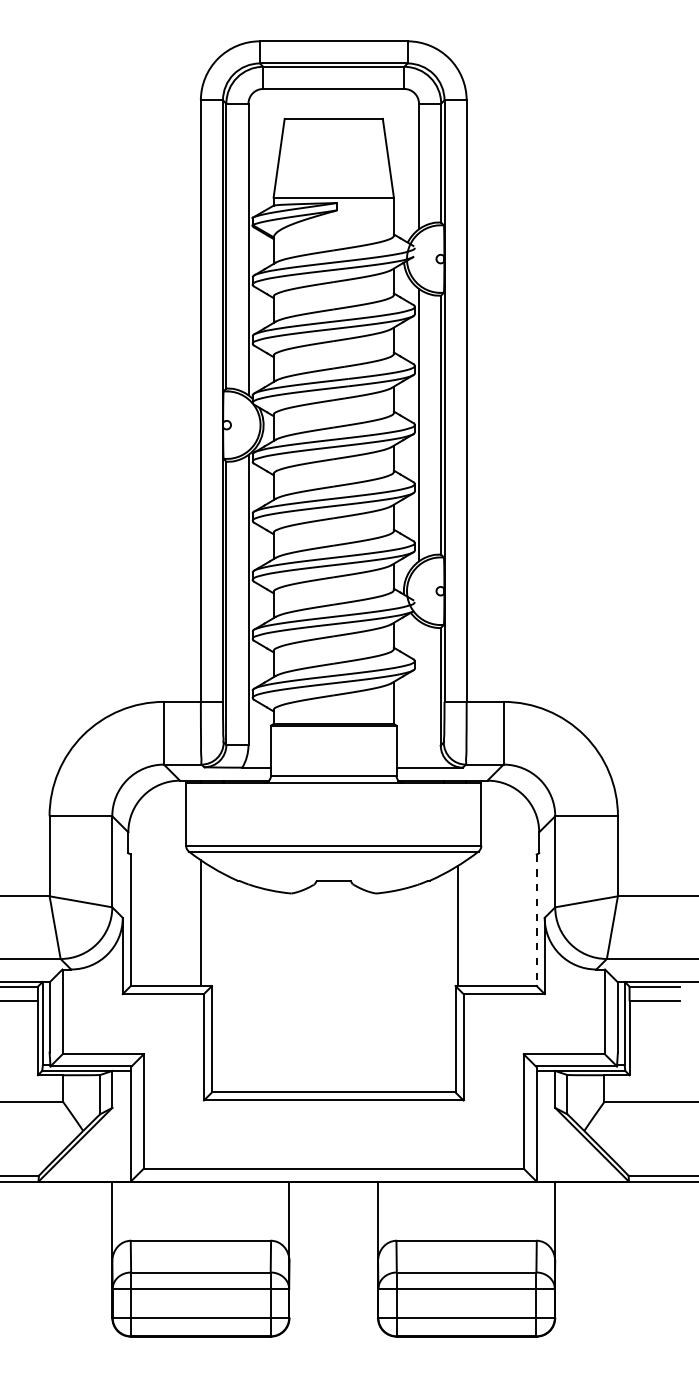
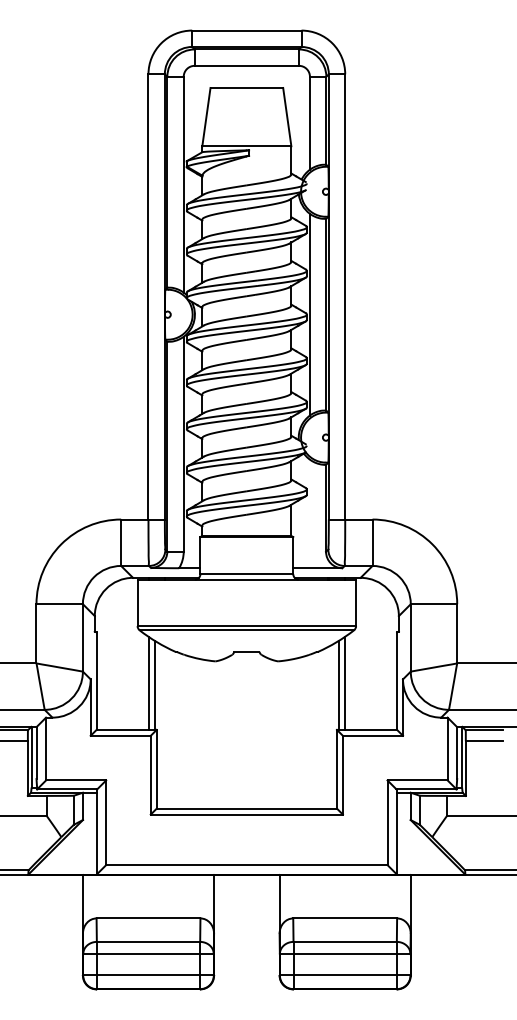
line: (536, 920) -> (396, 681), dashed -> solid
line: (466, 923) -> (345, 683), added
line: (209, 925) -> (154, 685), added

